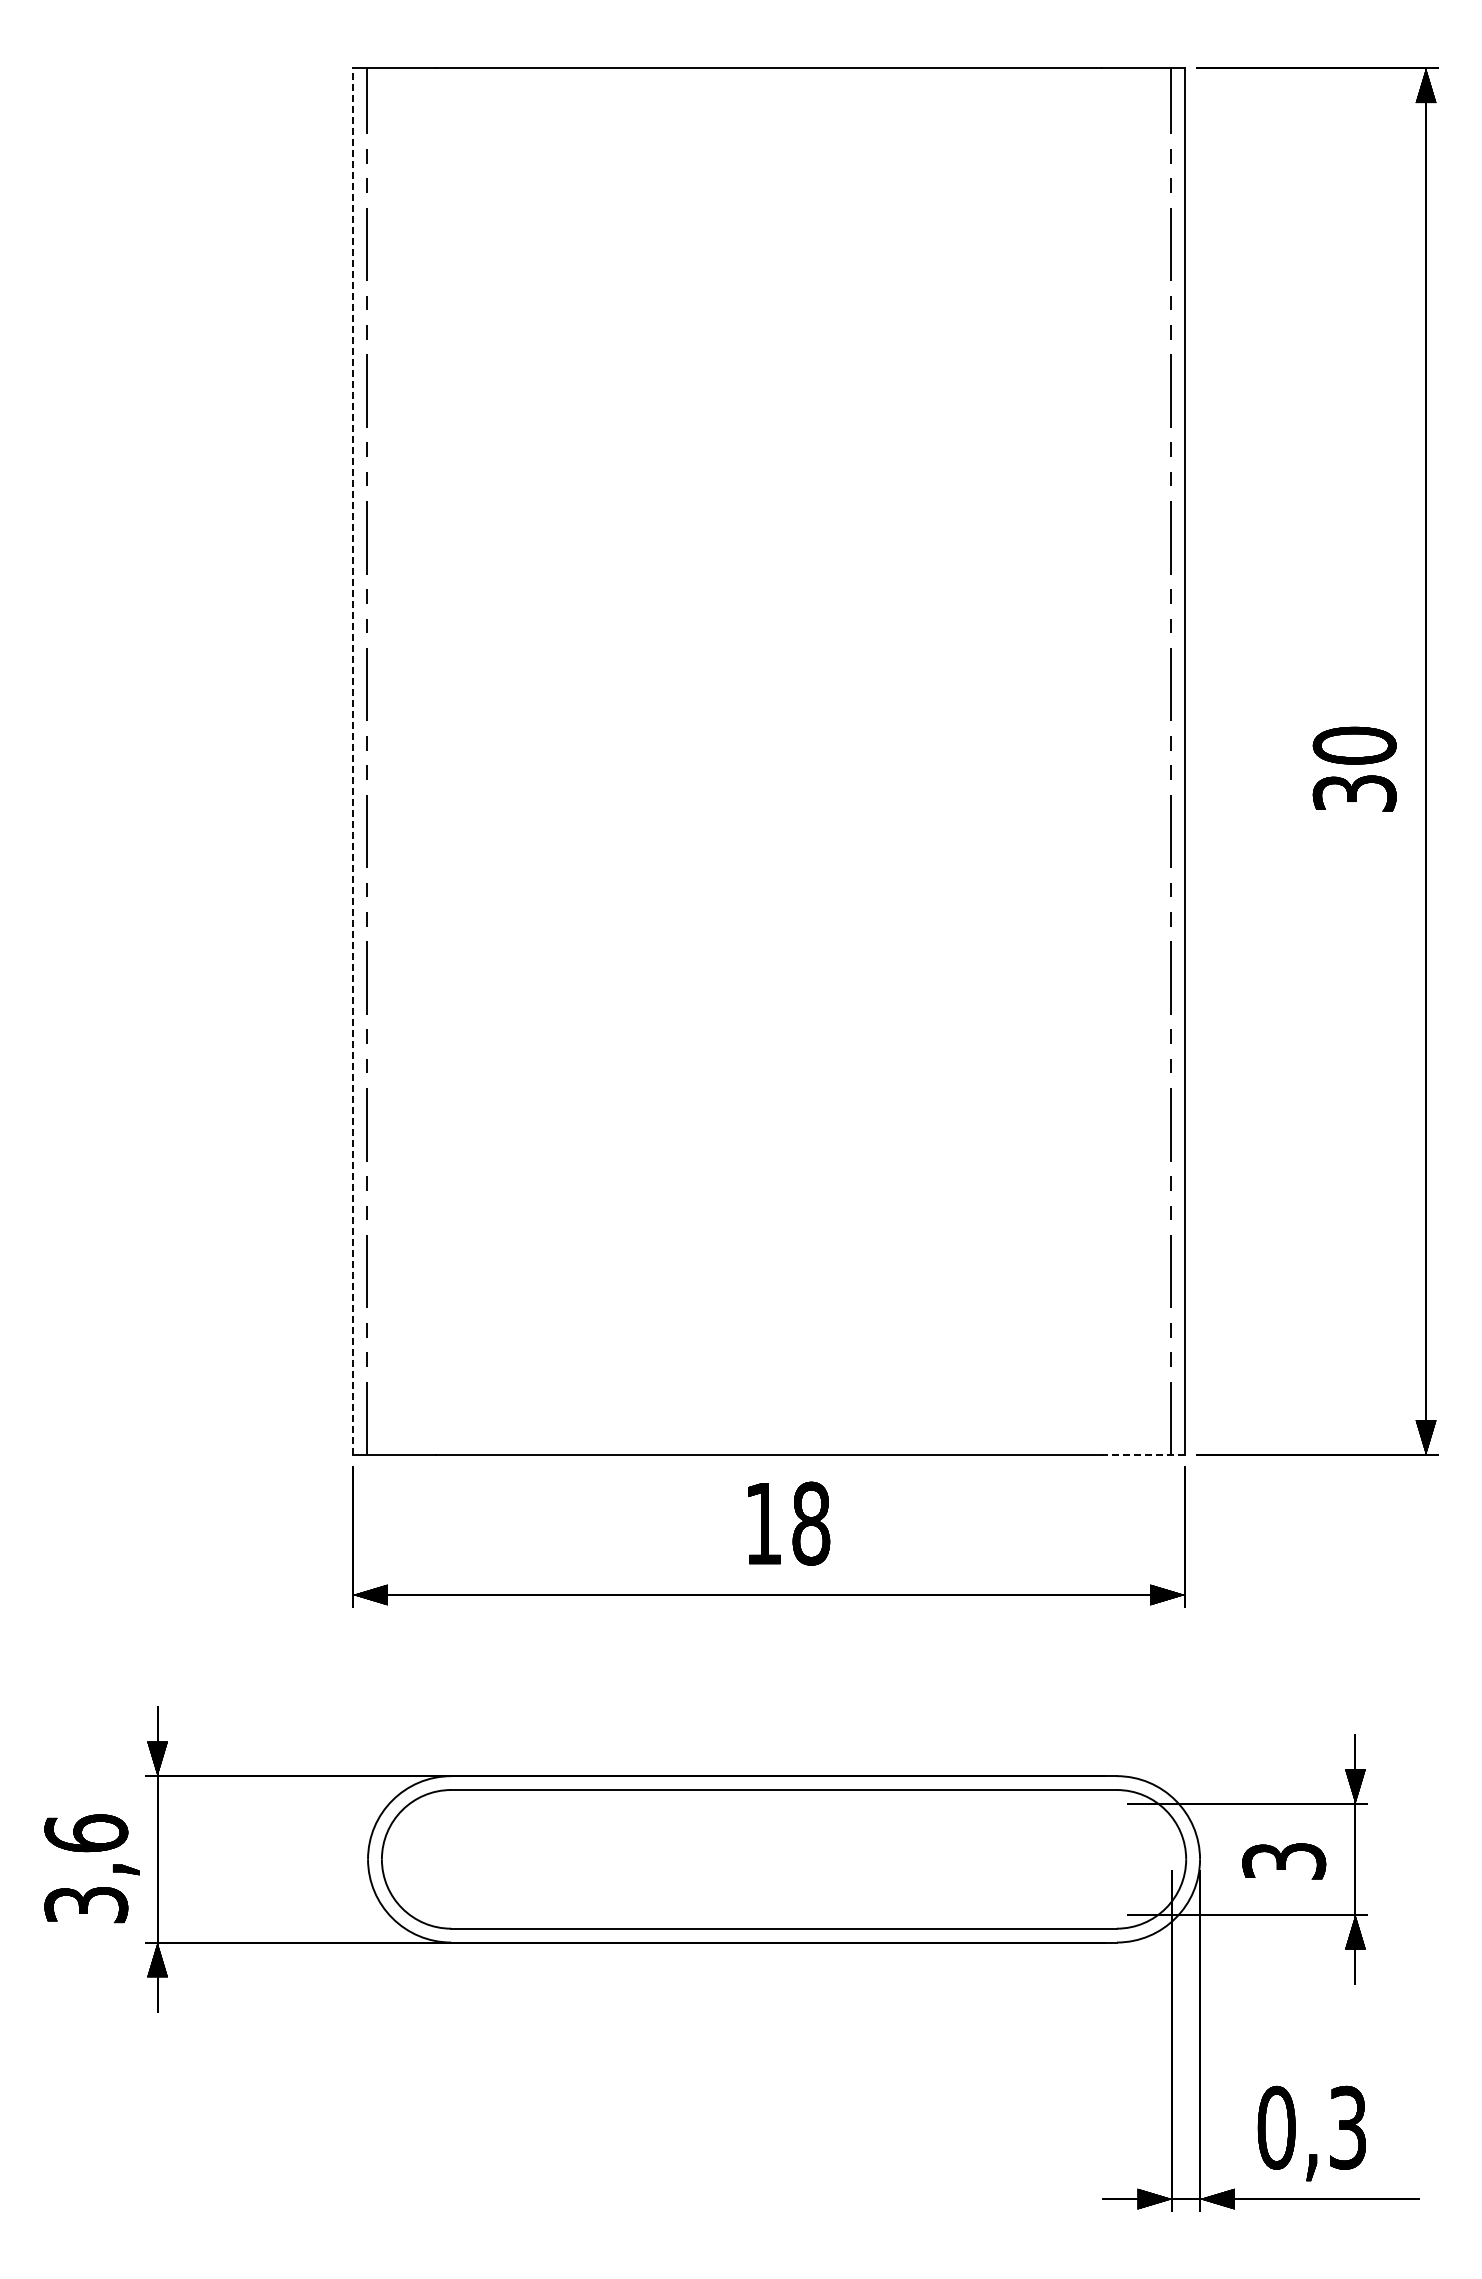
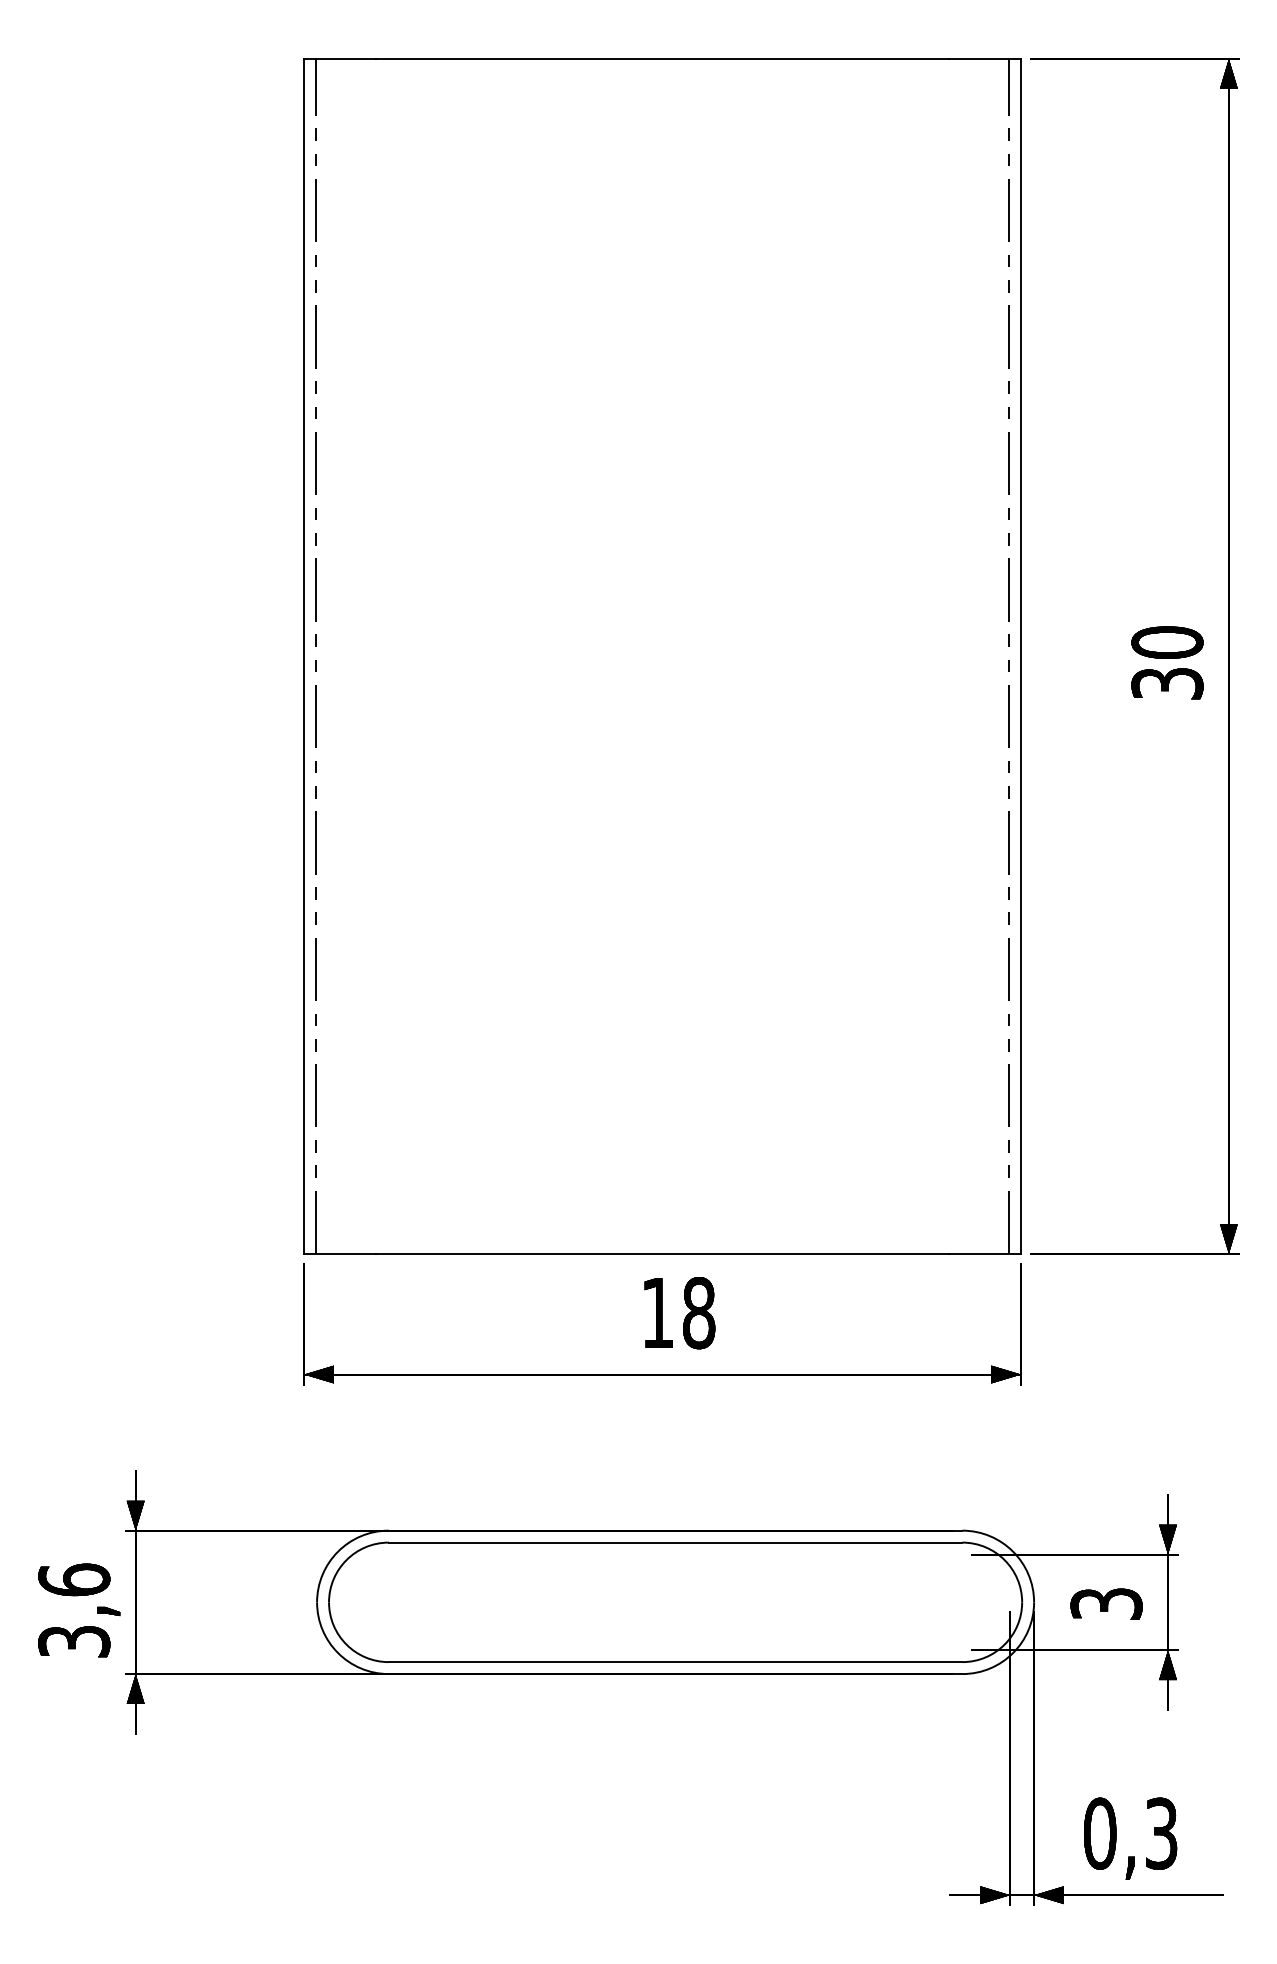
line: (353, 761) -> (304, 656), dashed -> solid
line: (1143, 1455) -> (985, 1254), dashed -> solid

